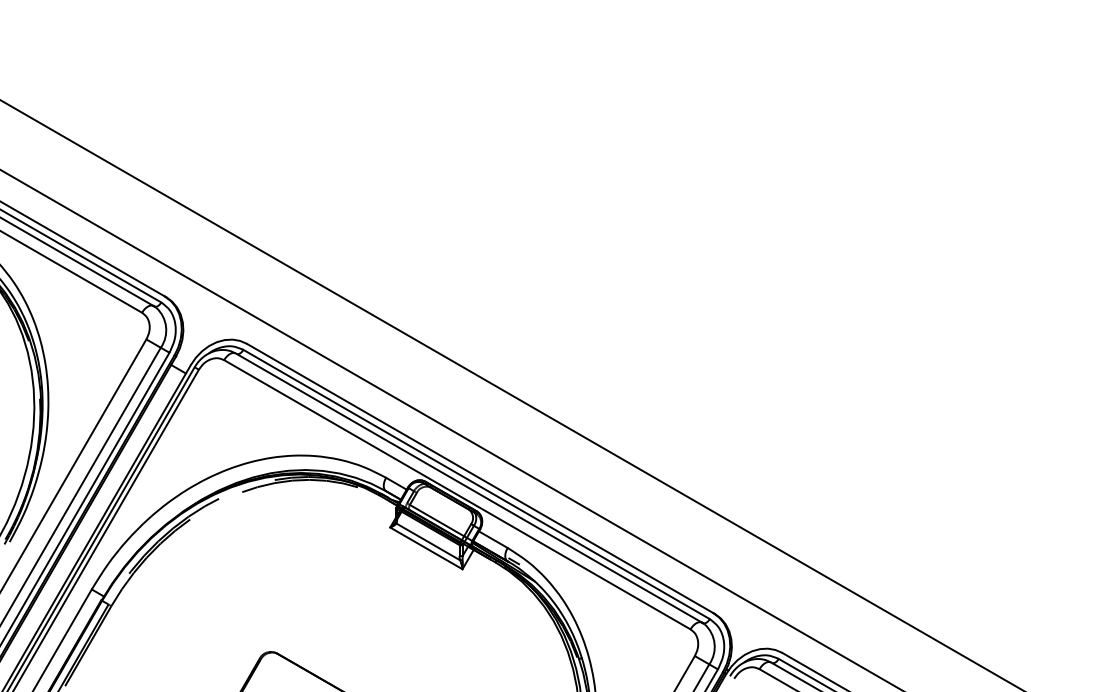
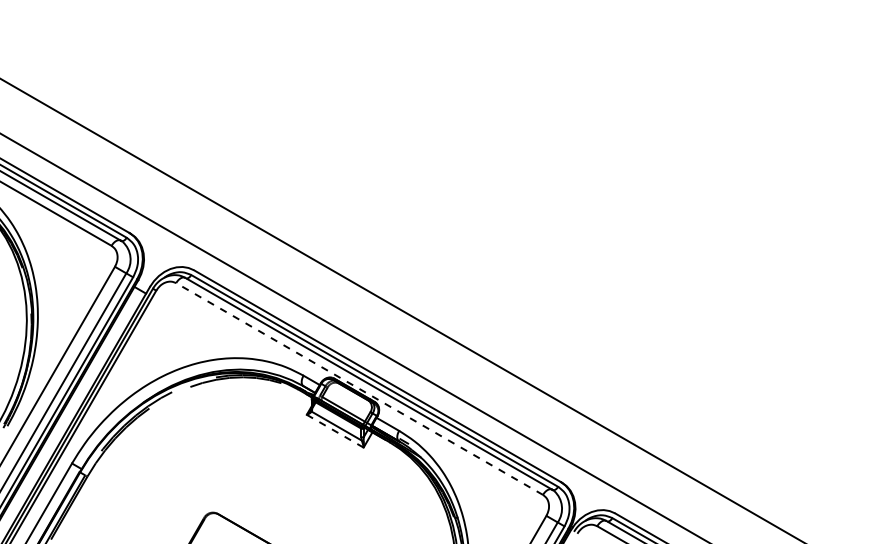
line: (456, 494) -> (358, 388), solid -> dashed
line: (426, 548) -> (335, 431), solid -> dashed

